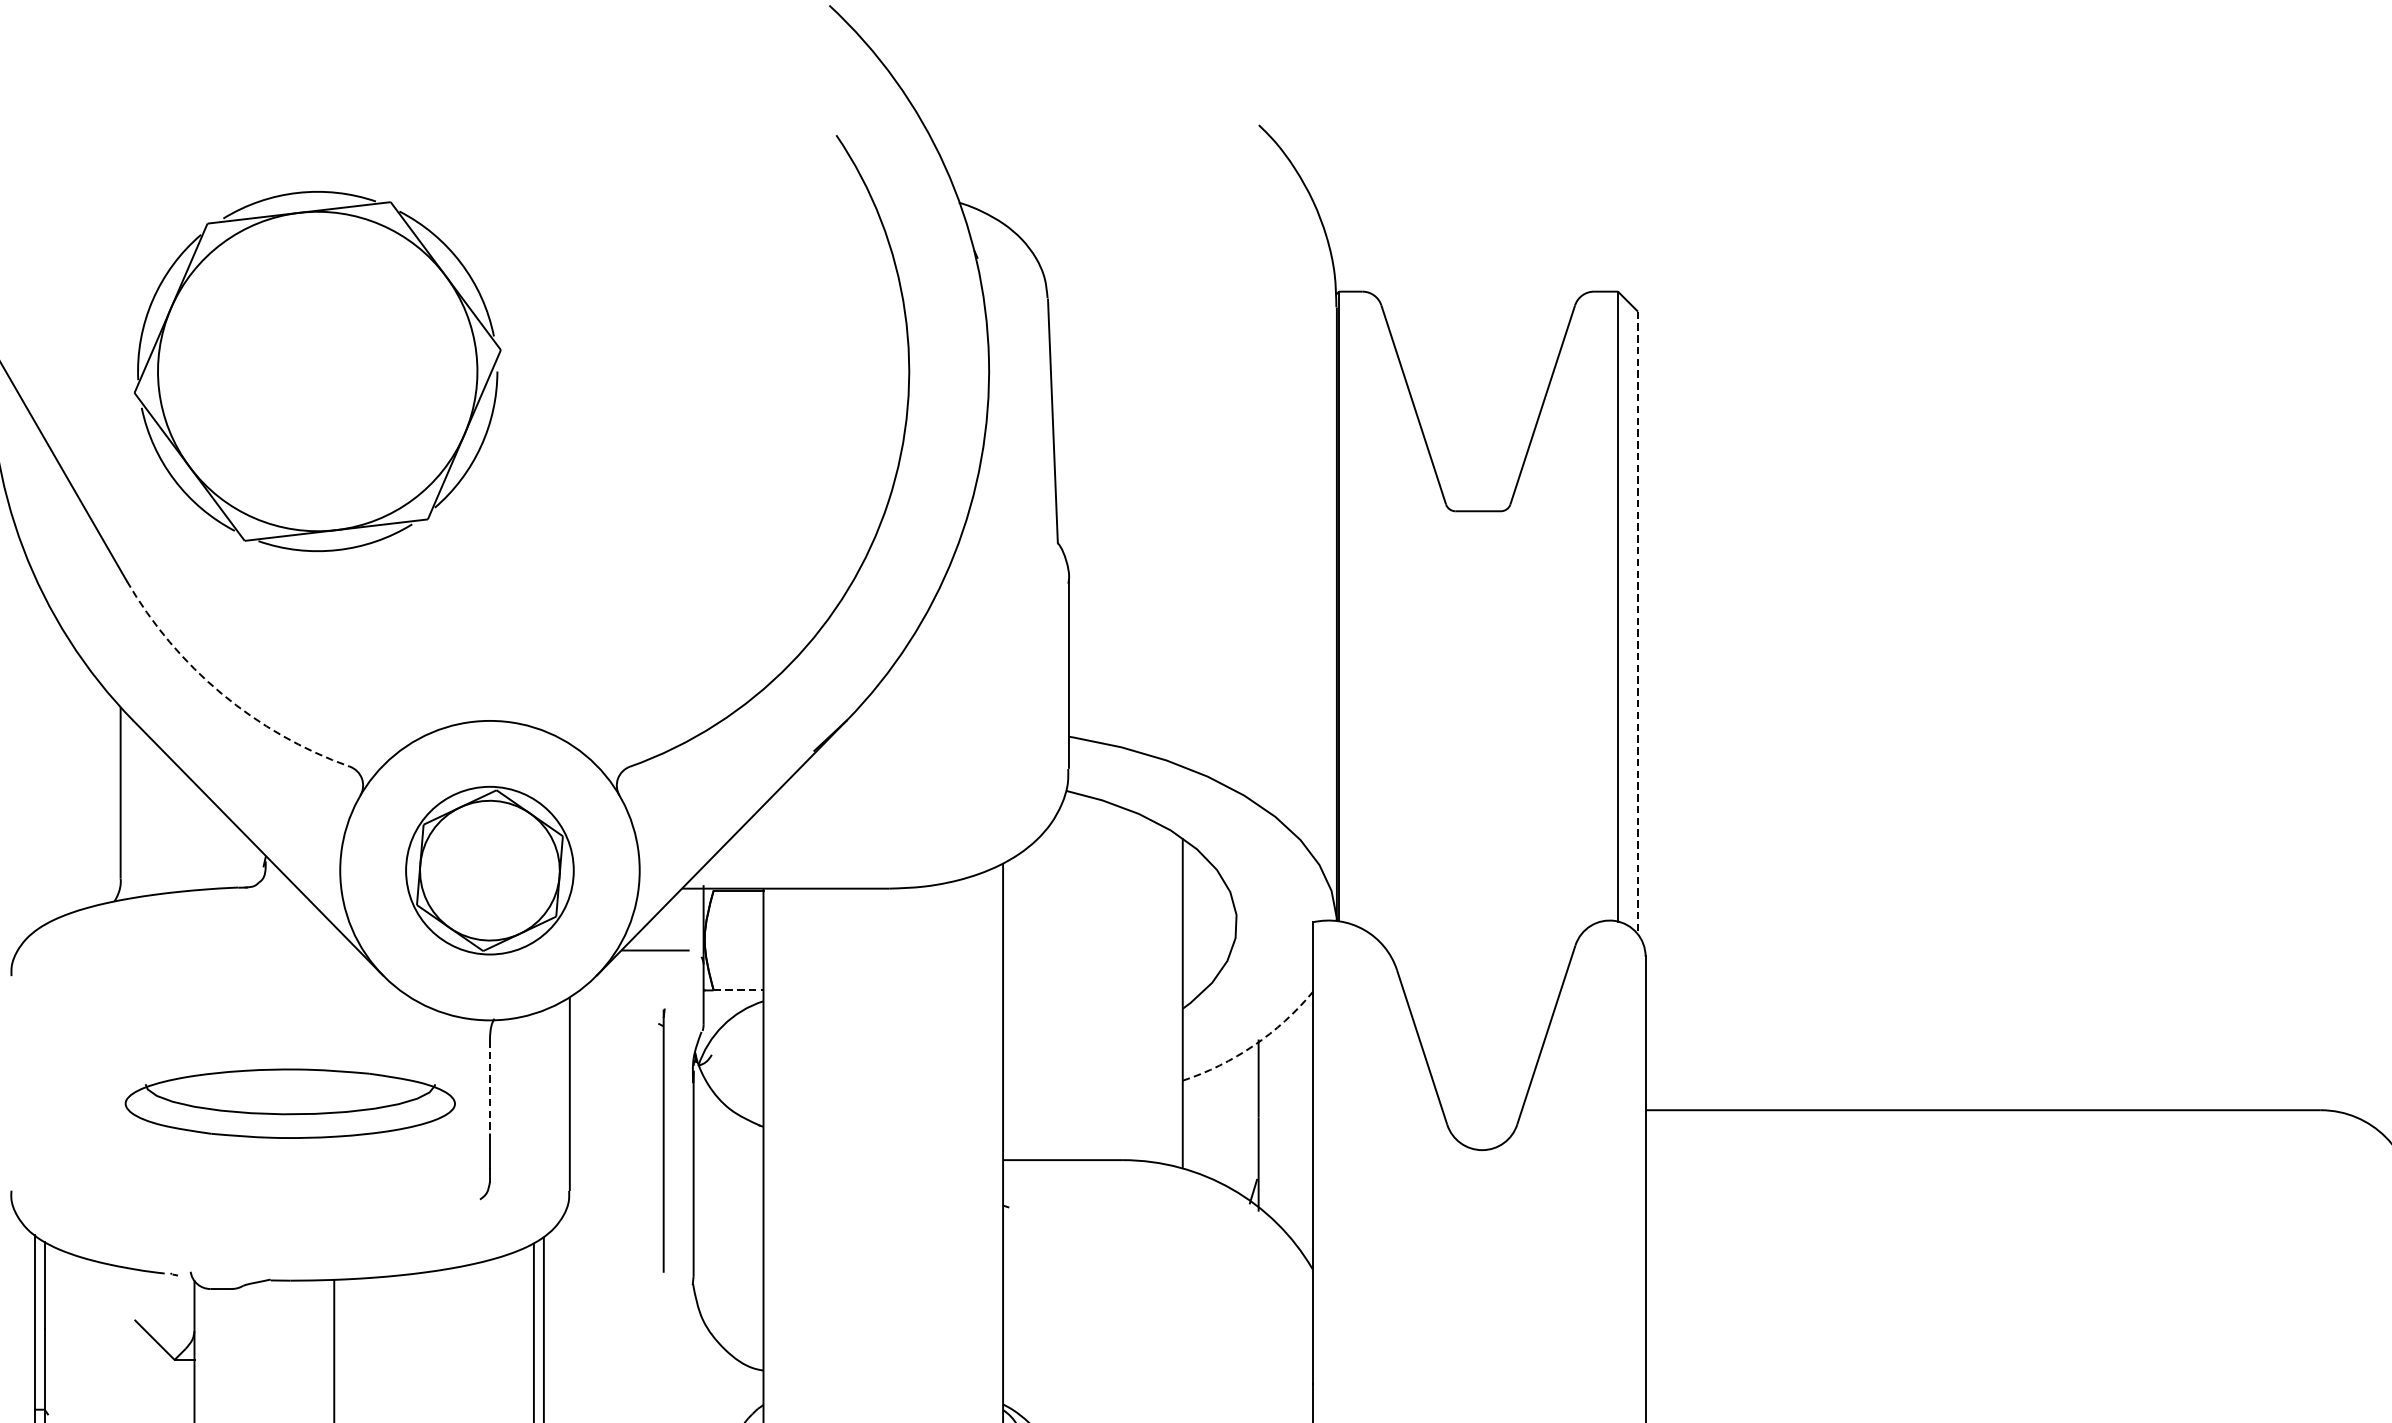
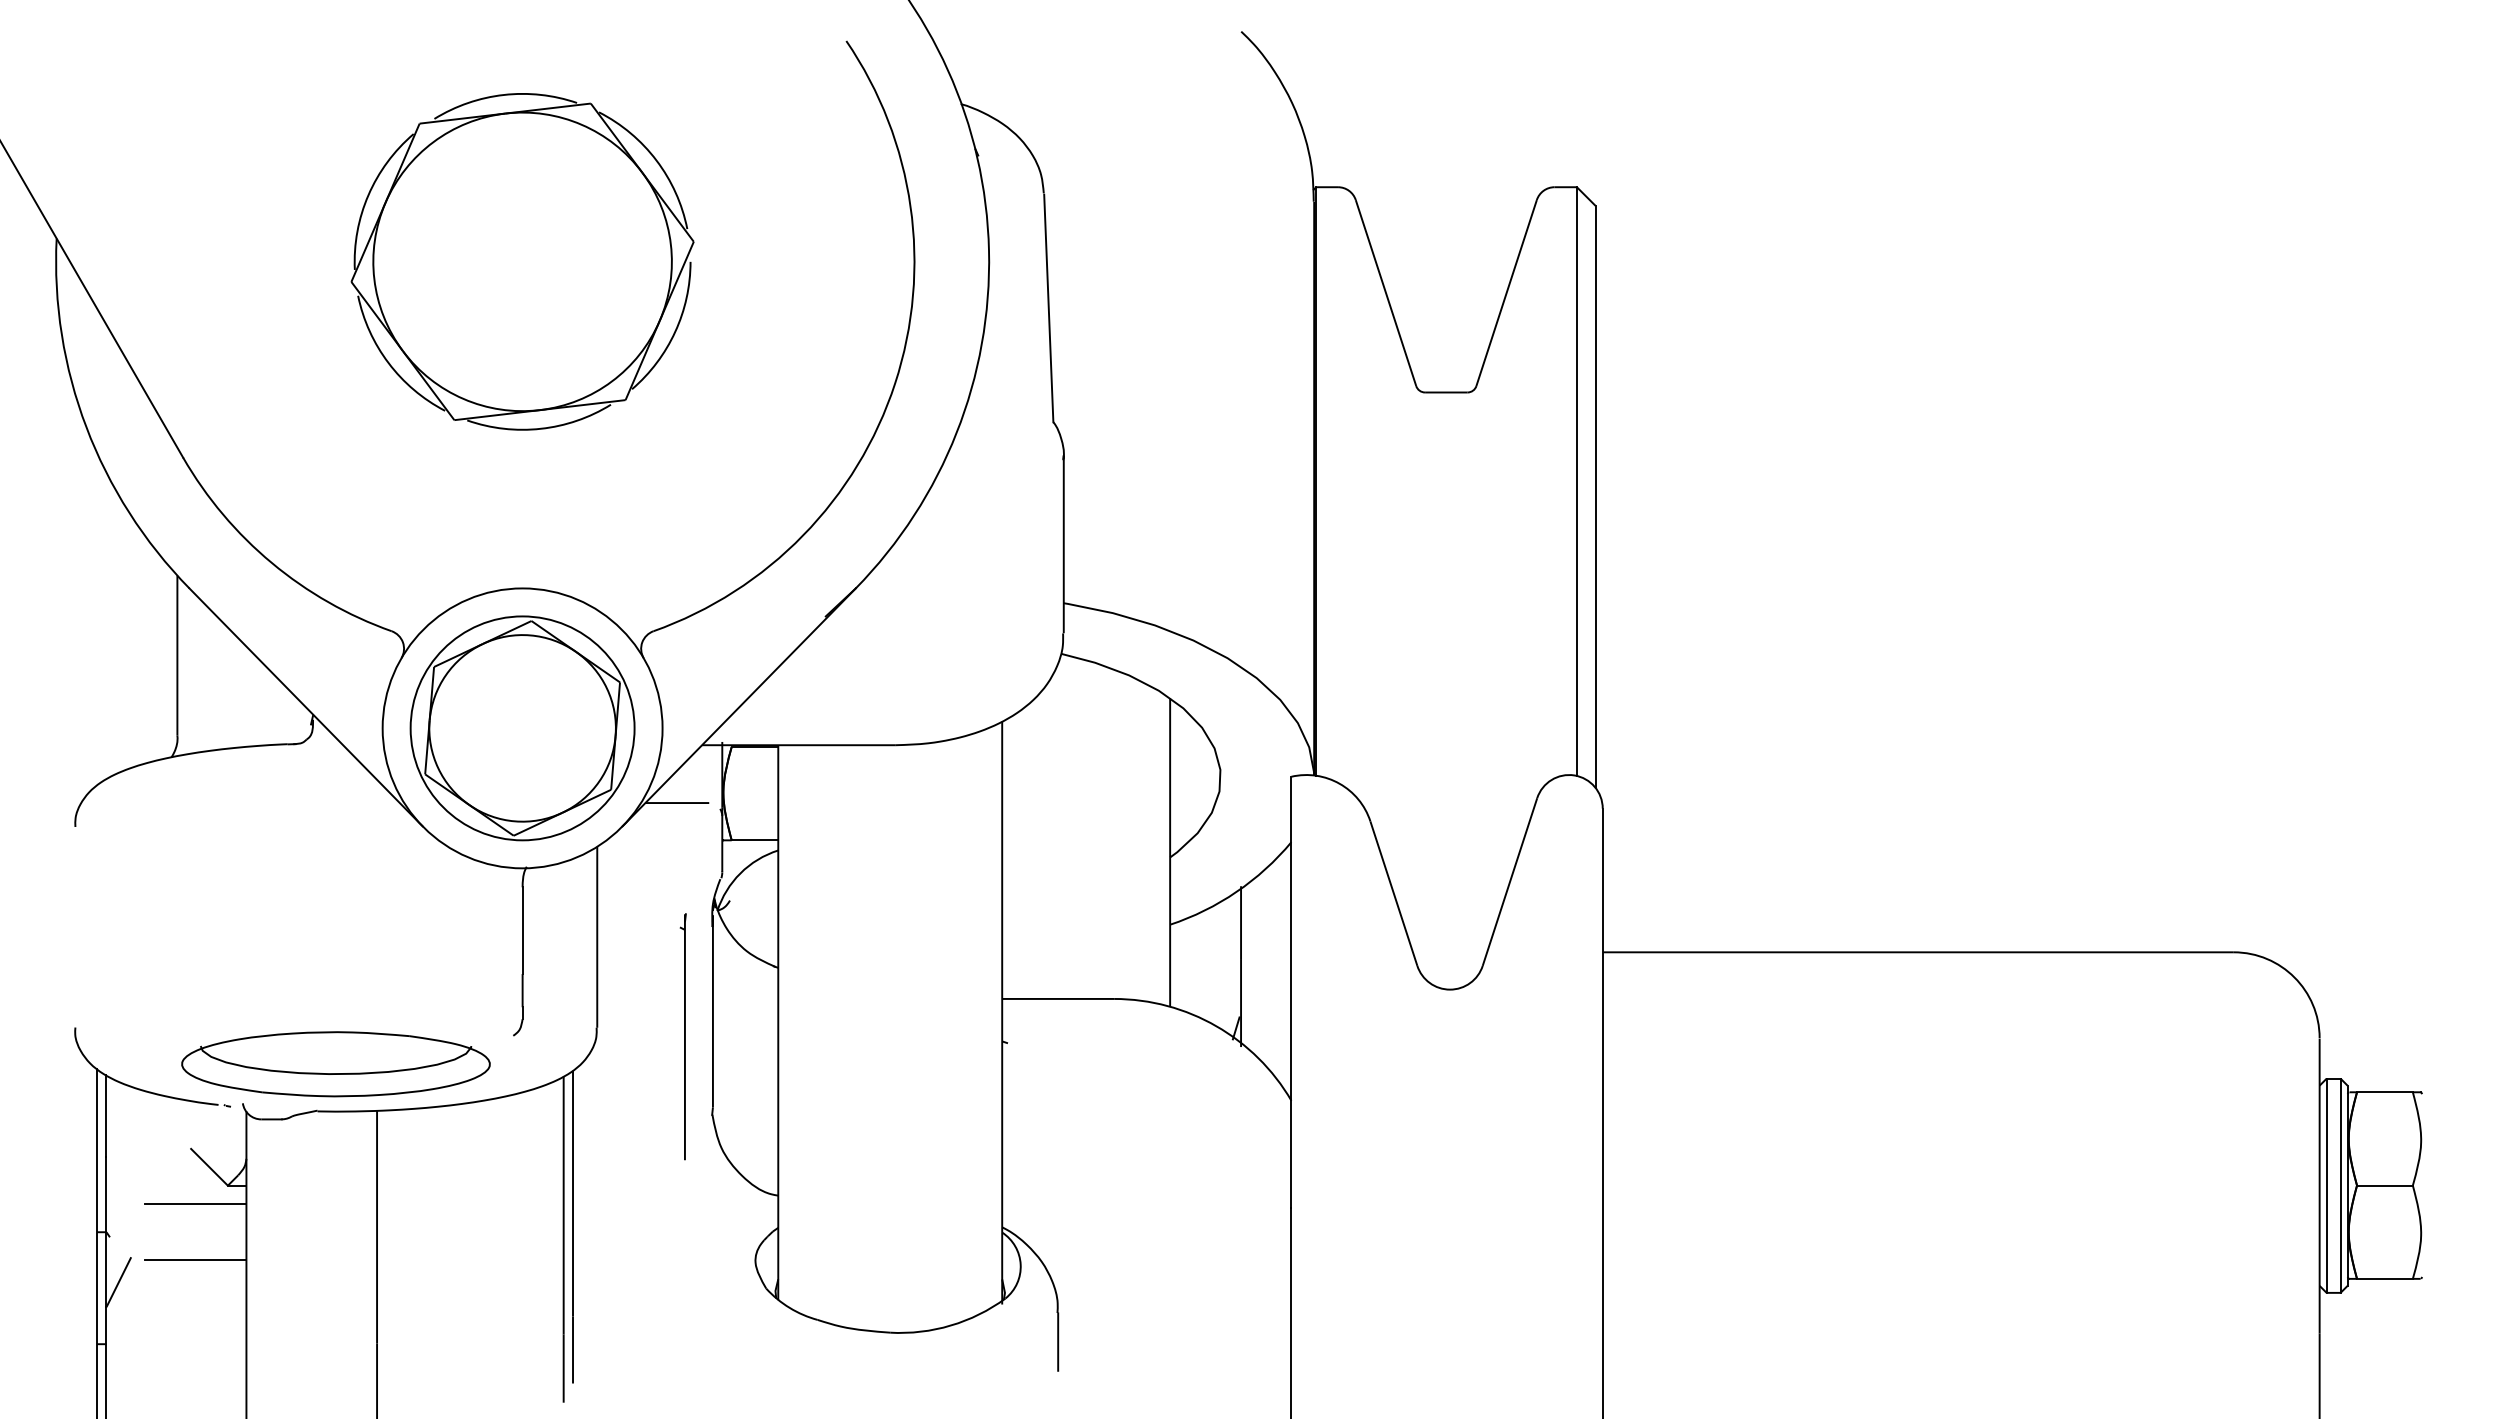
part: (317, 371) -> (522, 261), moved
line: (1637, 623) -> (1595, 497), dashed -> solid
arc: (221, 694) -> (271, 563), dashed -> solid
part: (489, 870) -> (522, 728), size x1.43
line: (739, 990) -> (755, 840), dashed -> solid
arc: (1253, 1045) -> (1236, 891), dashed -> solid
line: (489, 1086) -> (522, 930), dashed -> solid
part: (289, 1104) -> (335, 1064), moved
part: (661, 1140) -> (682, 1036), moved
line: (139, 1380) -> (195, 1204), added

